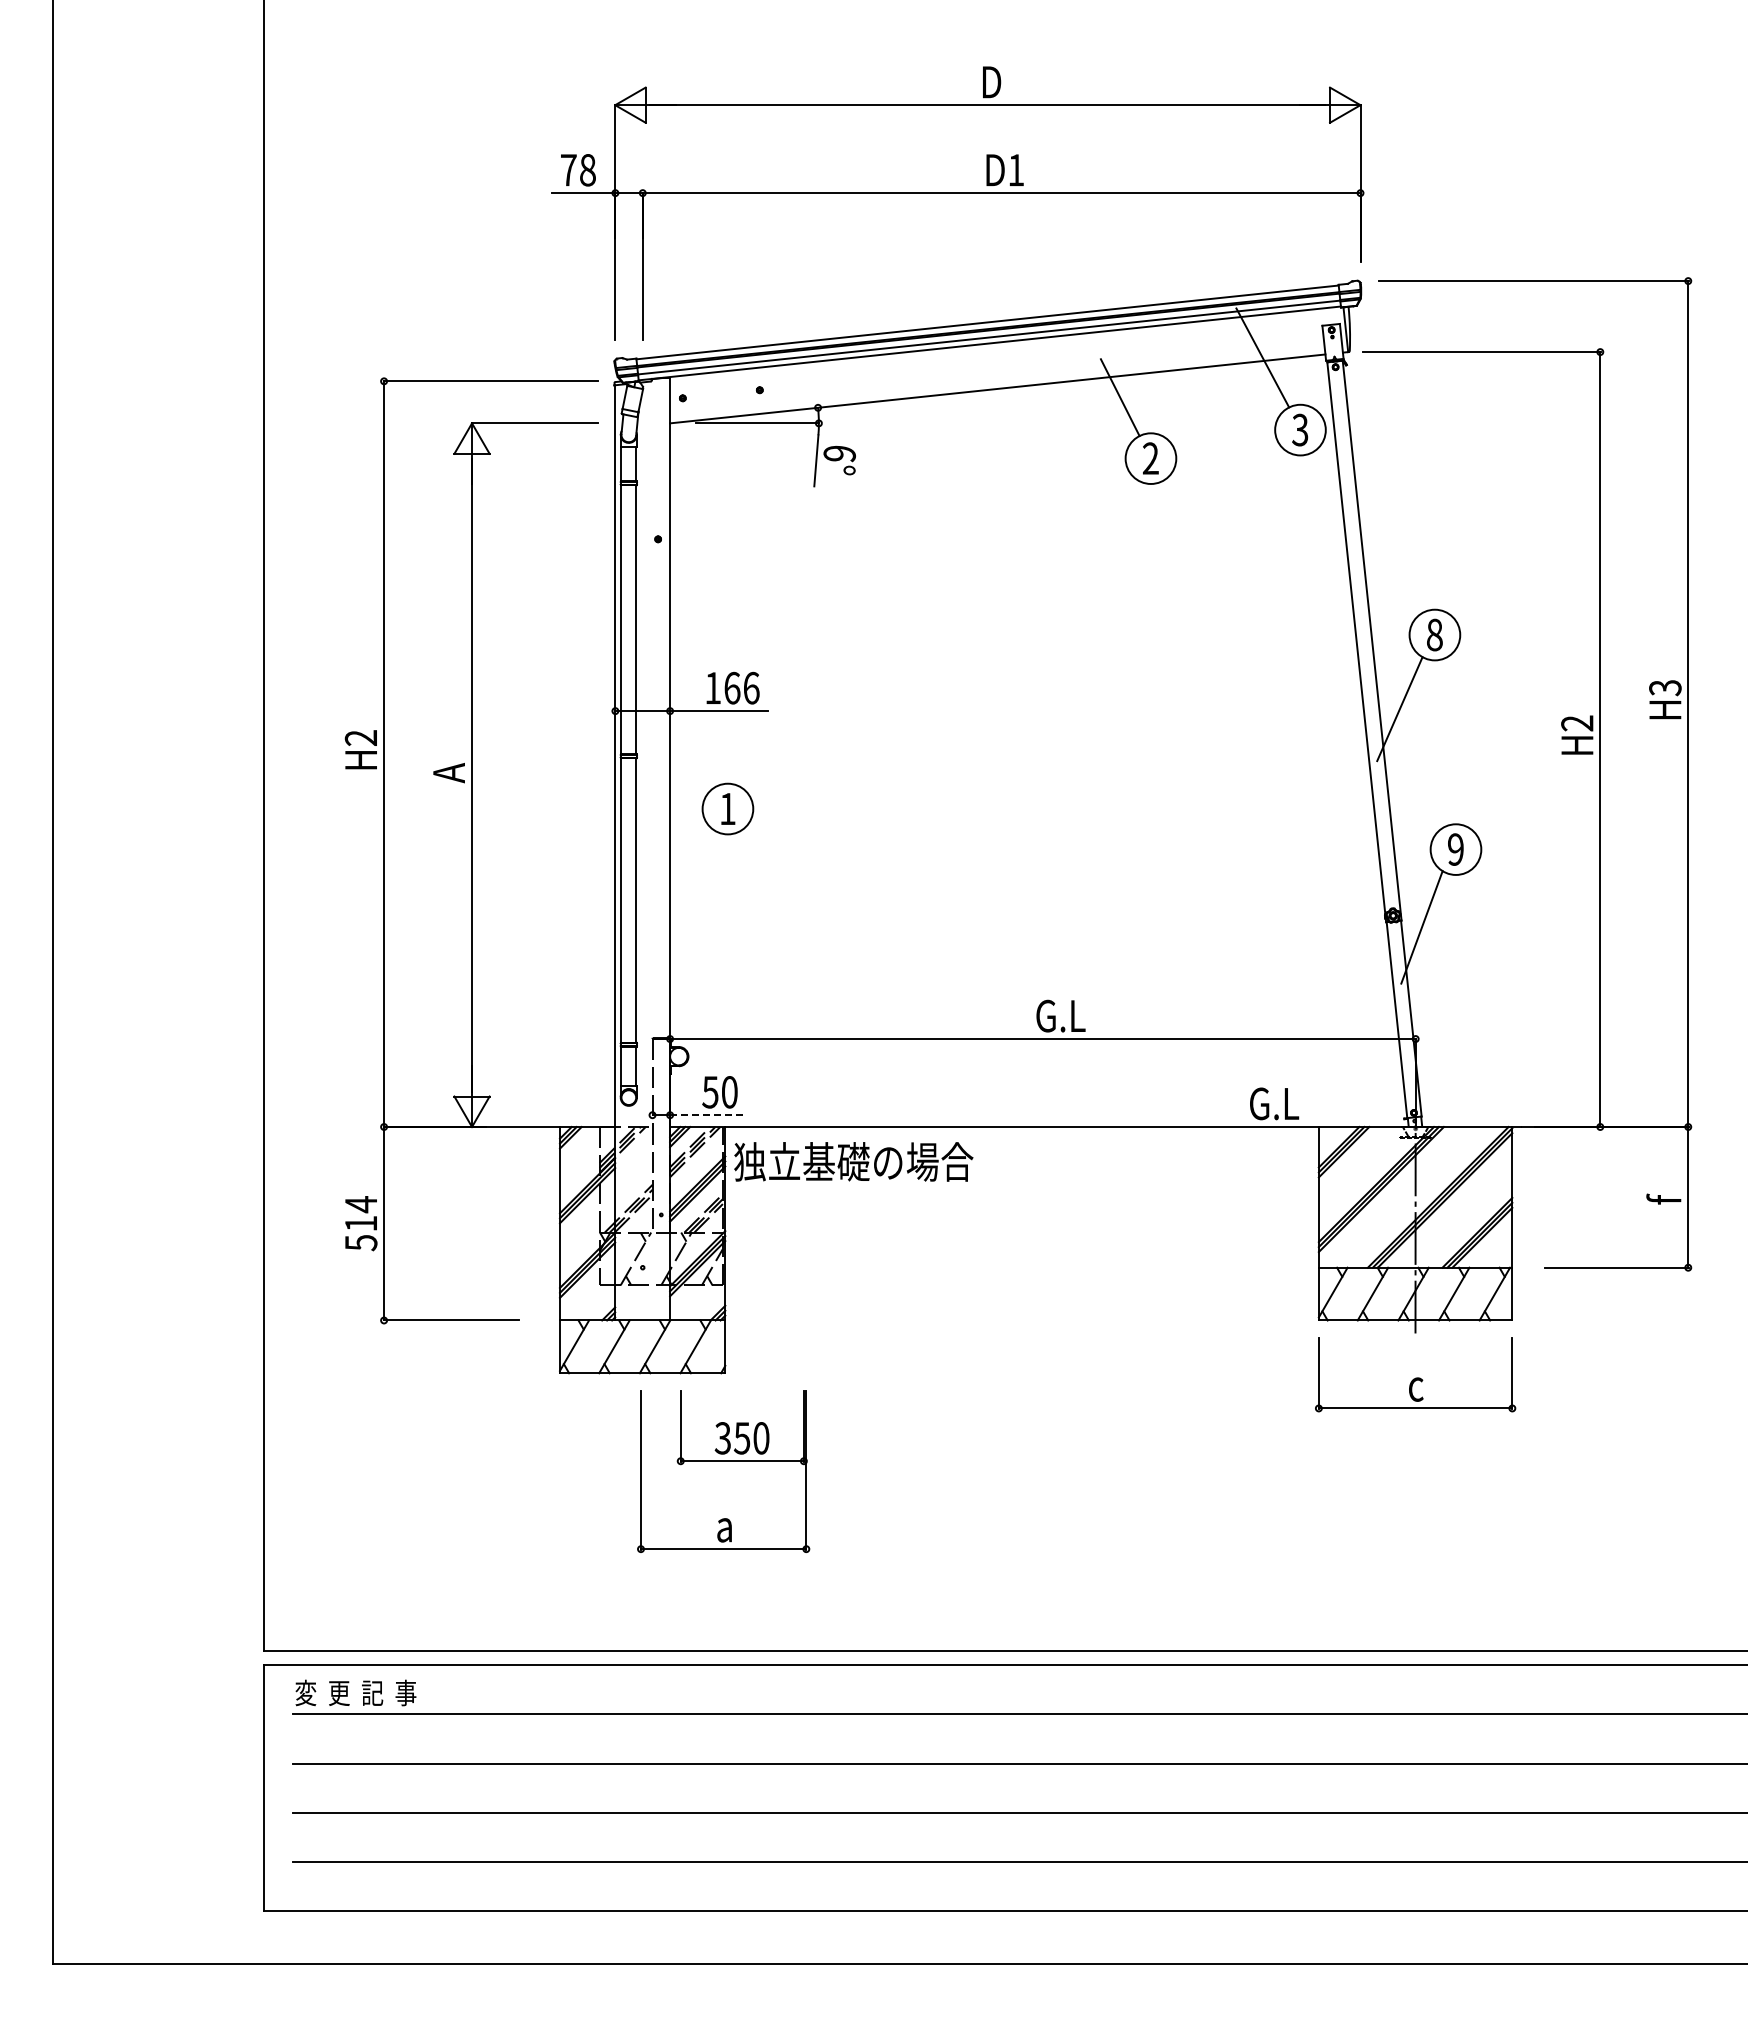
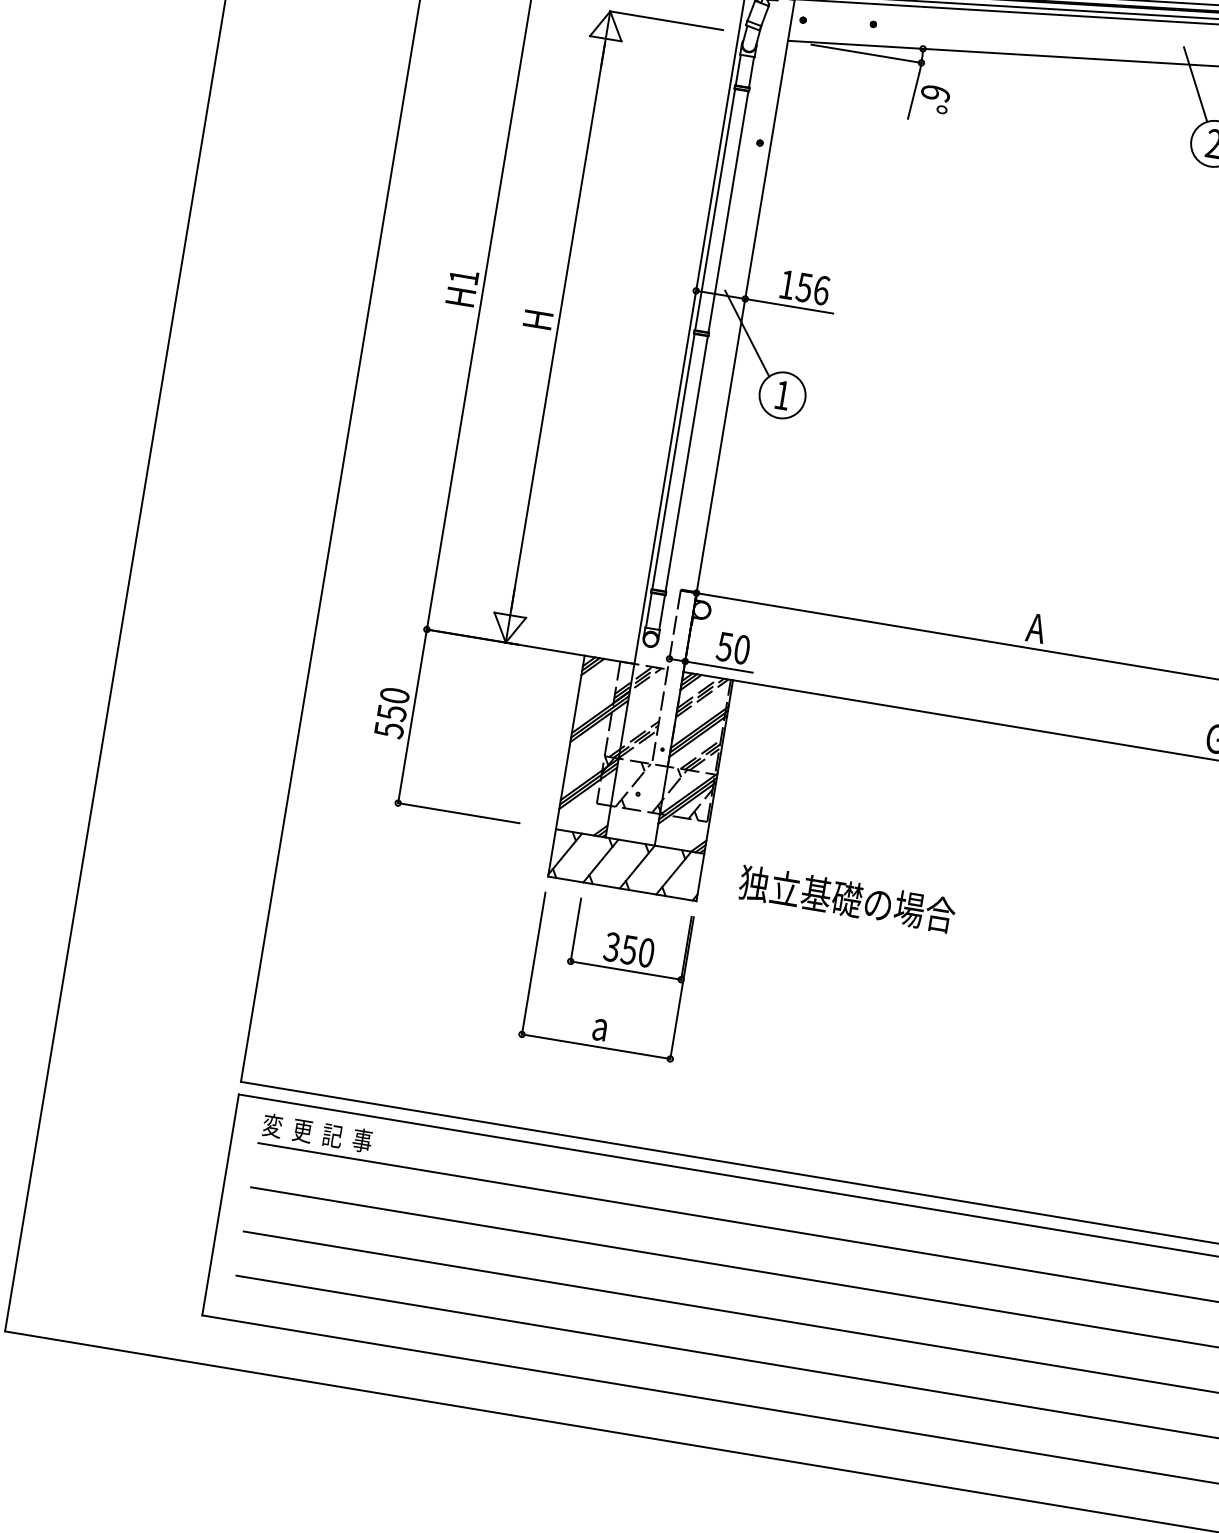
text: (732, 687) -> (804, 287), 166 -> 156
text: (360, 737) -> (463, 276), H2 -> H1
line: (678, 748) -> (747, 333), added
text: (448, 772) -> (537, 321), A -> H
text: (1059, 1015) -> (1049, 629), G.L -> A
line: (707, 1115) -> (718, 667), dashed -> solid
text: (853, 1161) -> (847, 898), moved
text: (360, 1214) -> (392, 704), 514 -> 550
part: (723, 1461) -> (609, 968), moved

